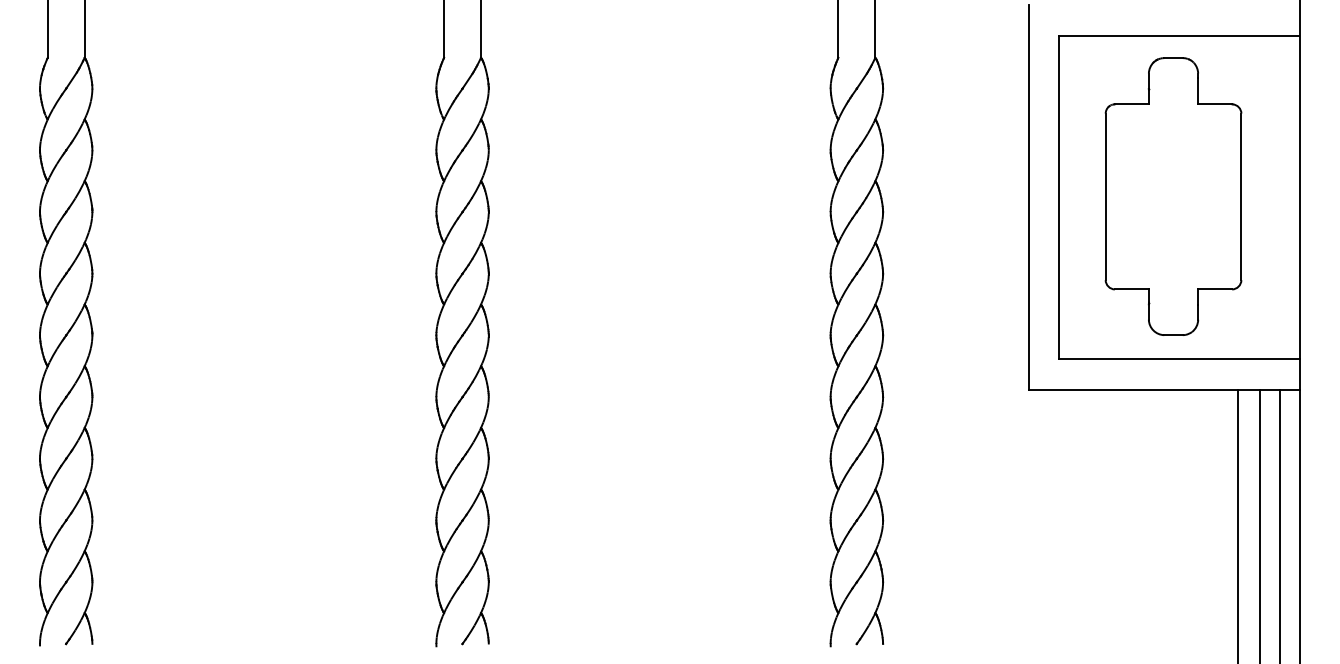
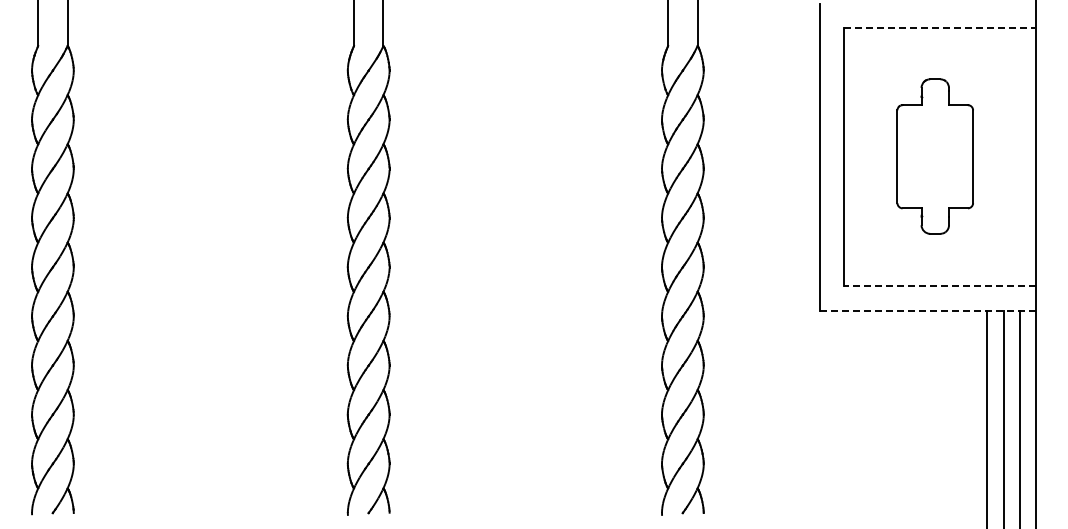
line: (1178, 35) -> (939, 28), solid -> dashed
part: (1173, 196) -> (935, 156), size x0.7
line: (1180, 359) -> (940, 286), solid -> dashed
line: (1163, 389) -> (927, 310), solid -> dashed

